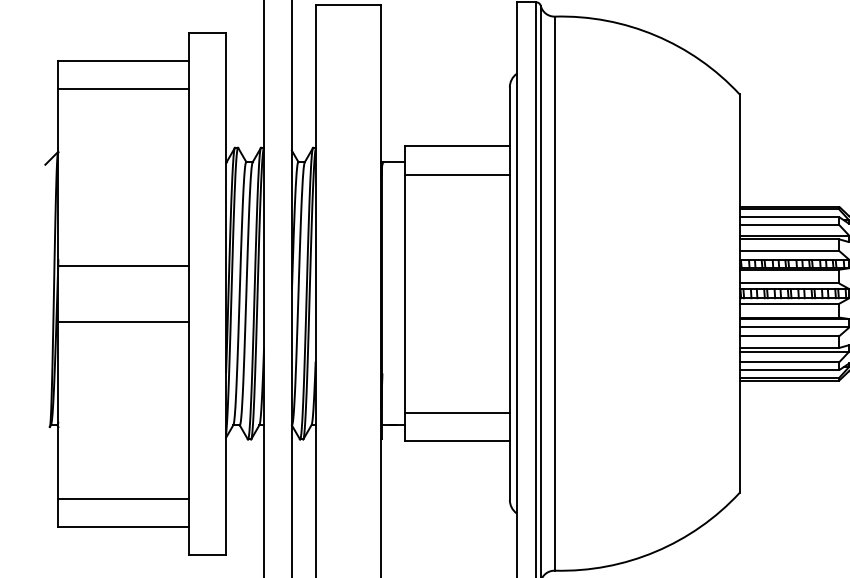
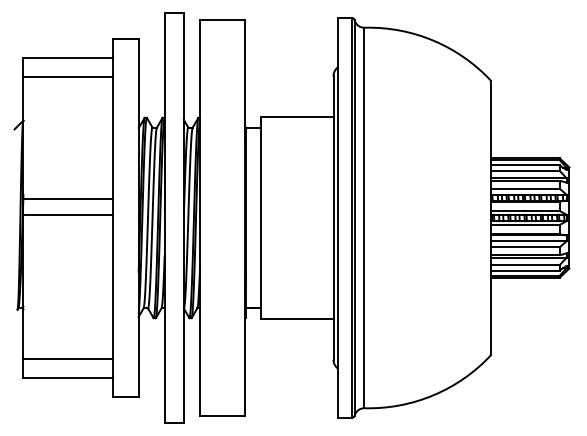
line: (457, 174) -> (297, 136), removed
line: (122, 322) -> (67, 215), moved
line: (457, 412) -> (297, 299), removed

